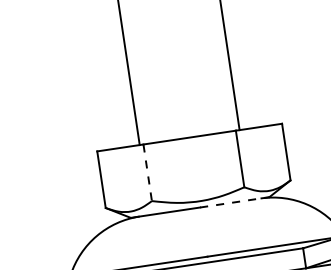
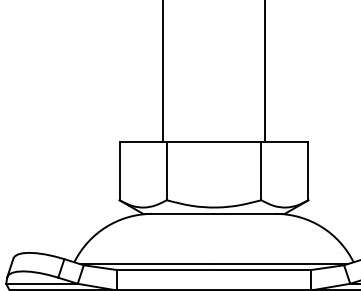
line: (147, 173) -> (166, 171), dashed -> solid
line: (234, 201) -> (249, 213), dashed -> solid

